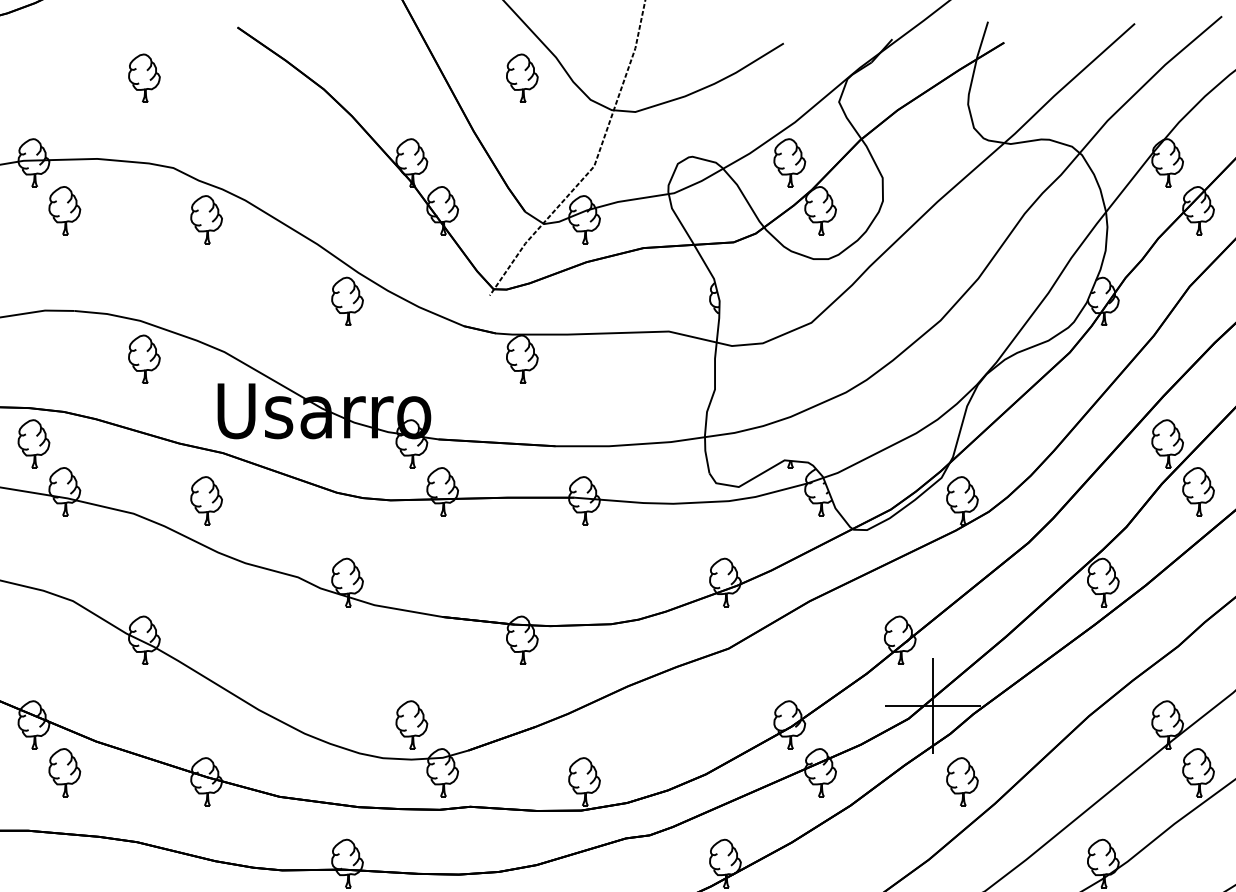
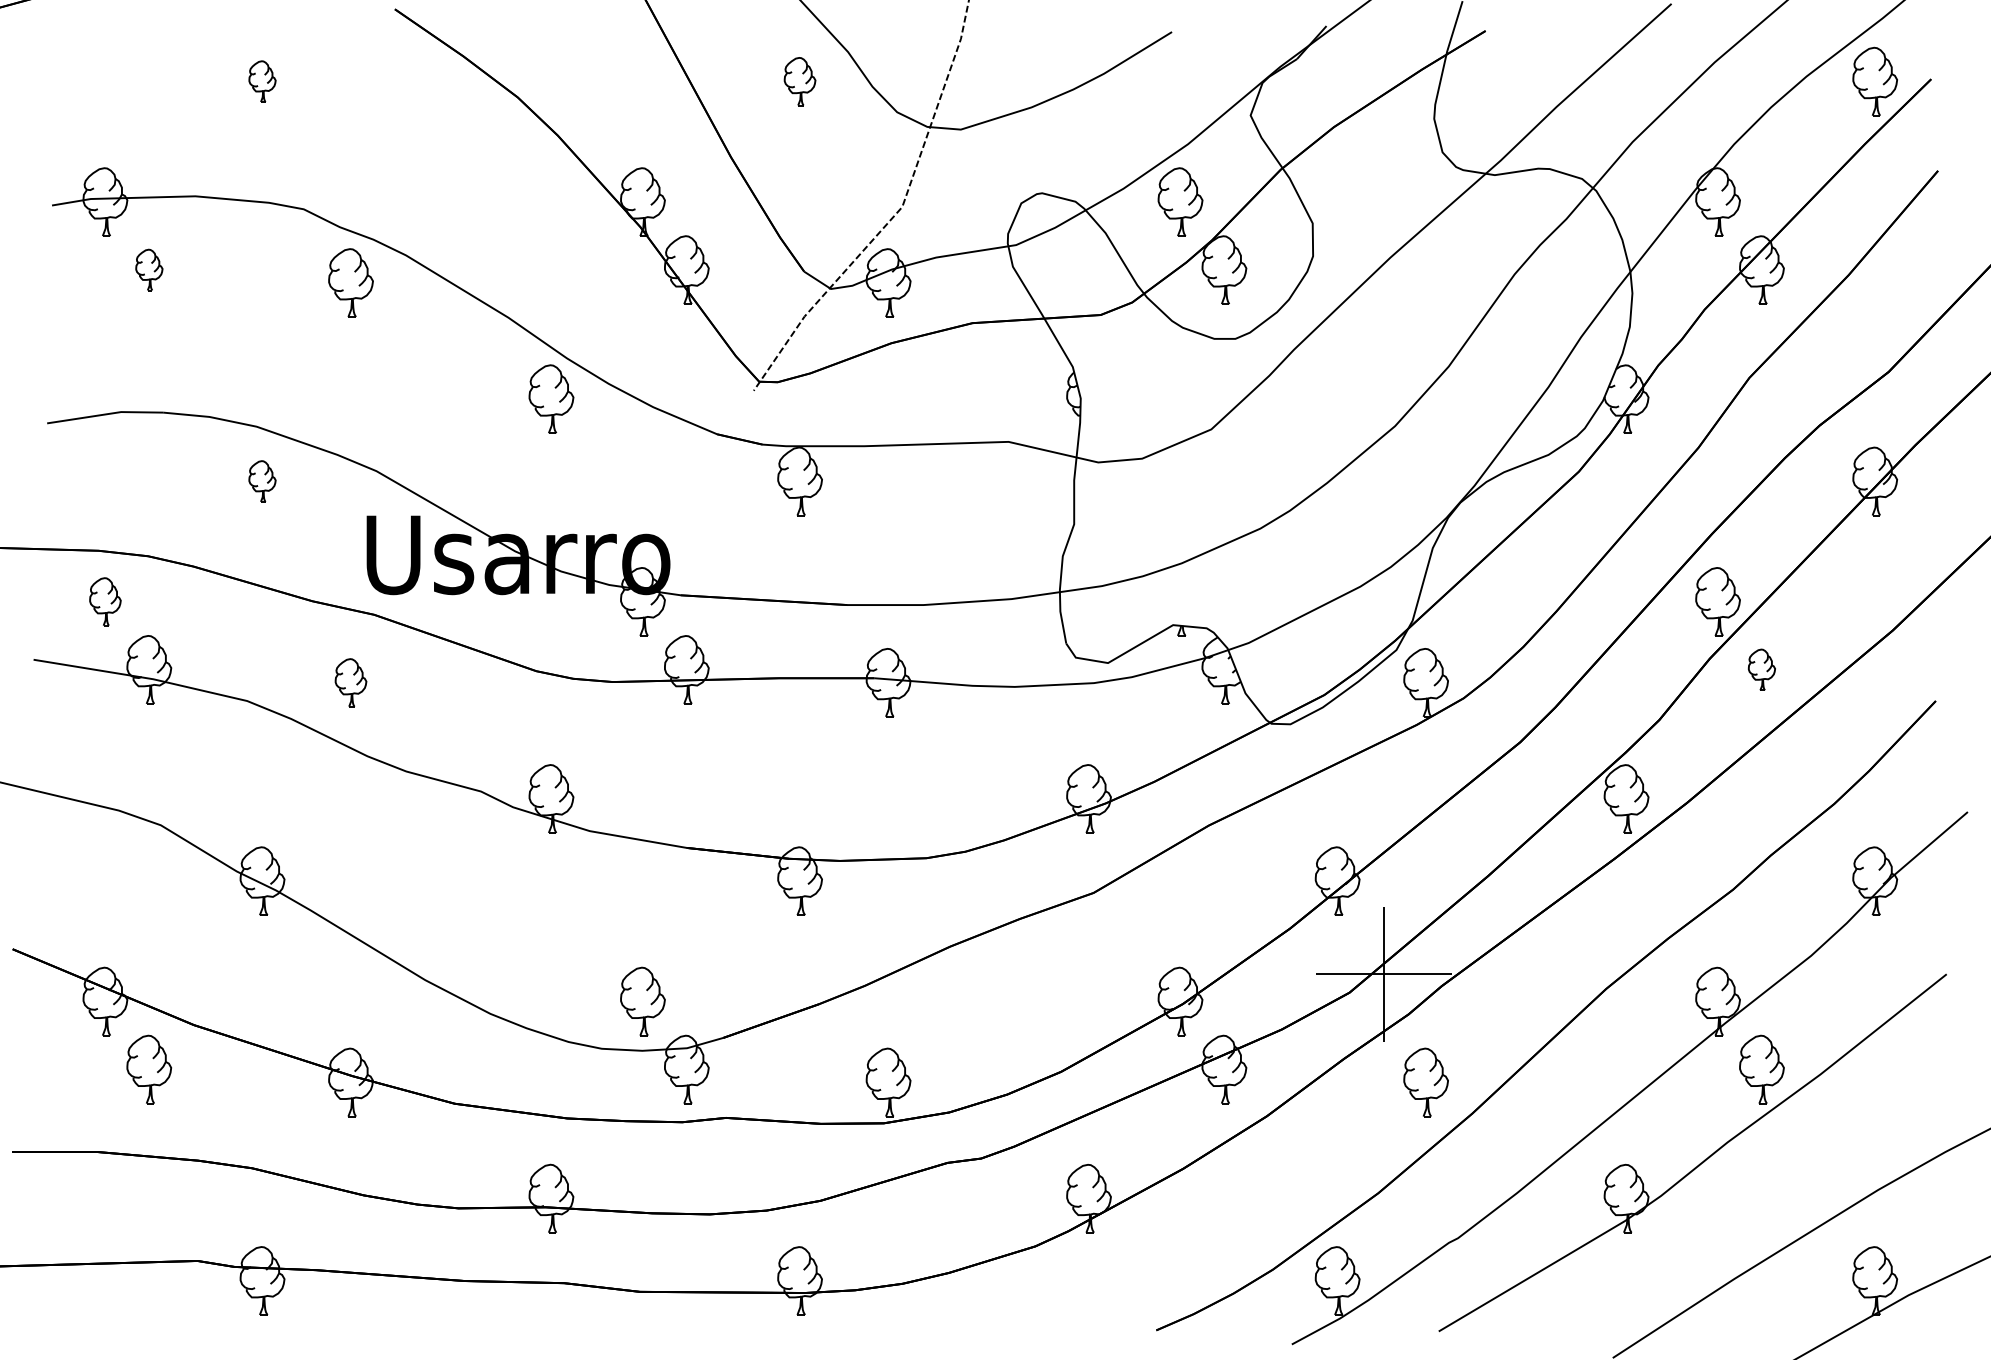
part: (144, 78) -> (262, 81), size x0.6
part: (521, 78) -> (799, 81), size x0.7
part: (64, 210) -> (149, 269), size x0.6
part: (144, 359) -> (262, 481), size x0.6
part: (34, 443) -> (105, 601), size x0.7
part: (1198, 491) -> (1761, 669), size x0.6
part: (206, 500) -> (350, 682), size x0.7

